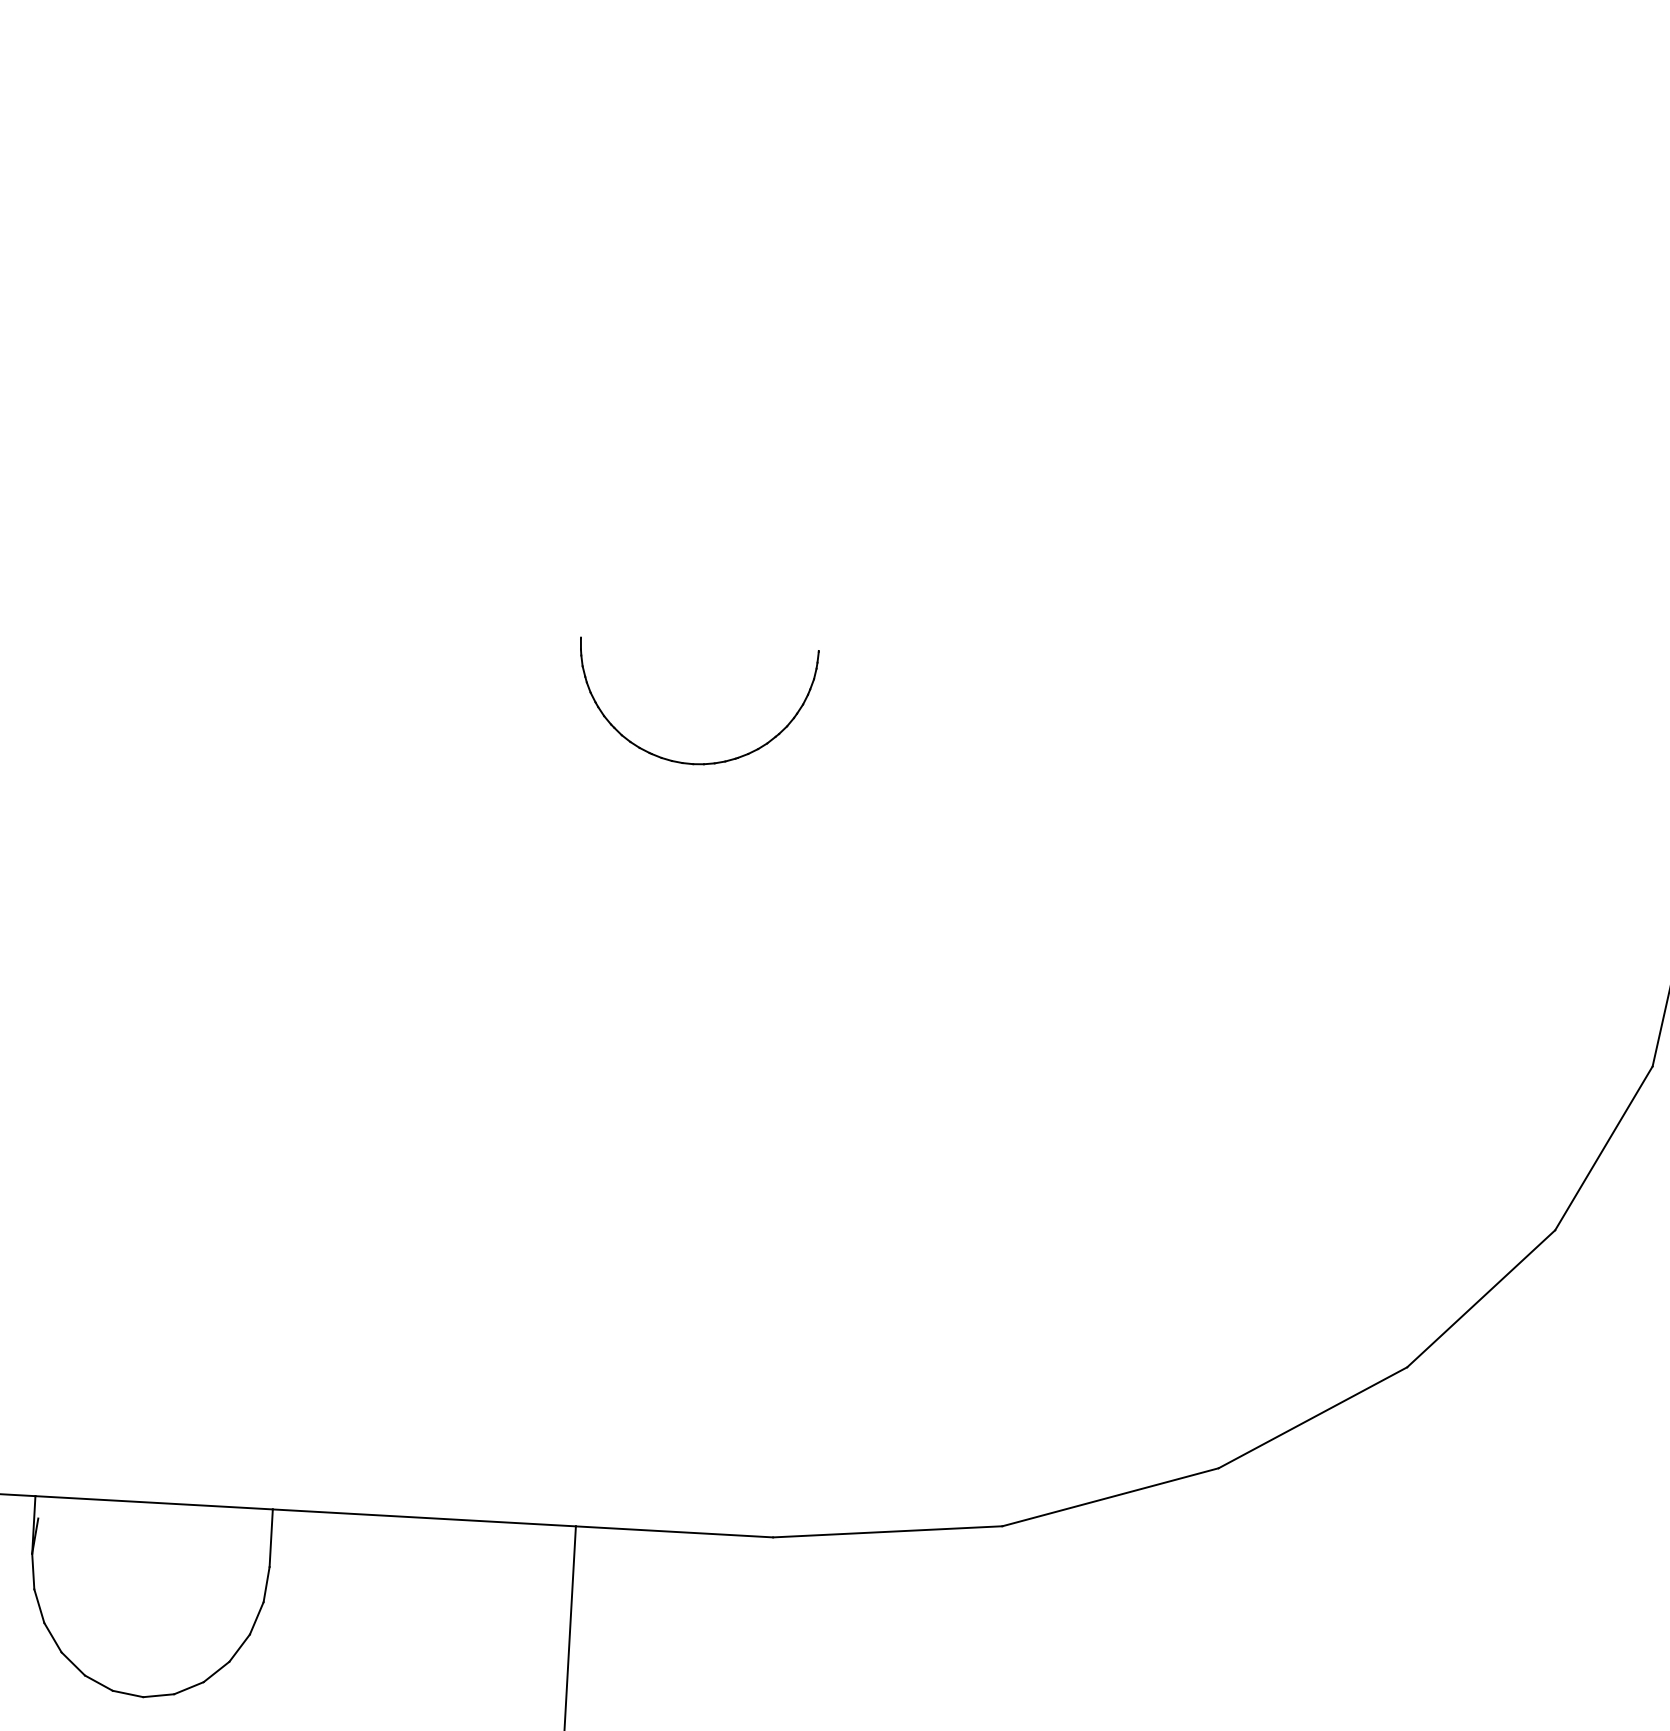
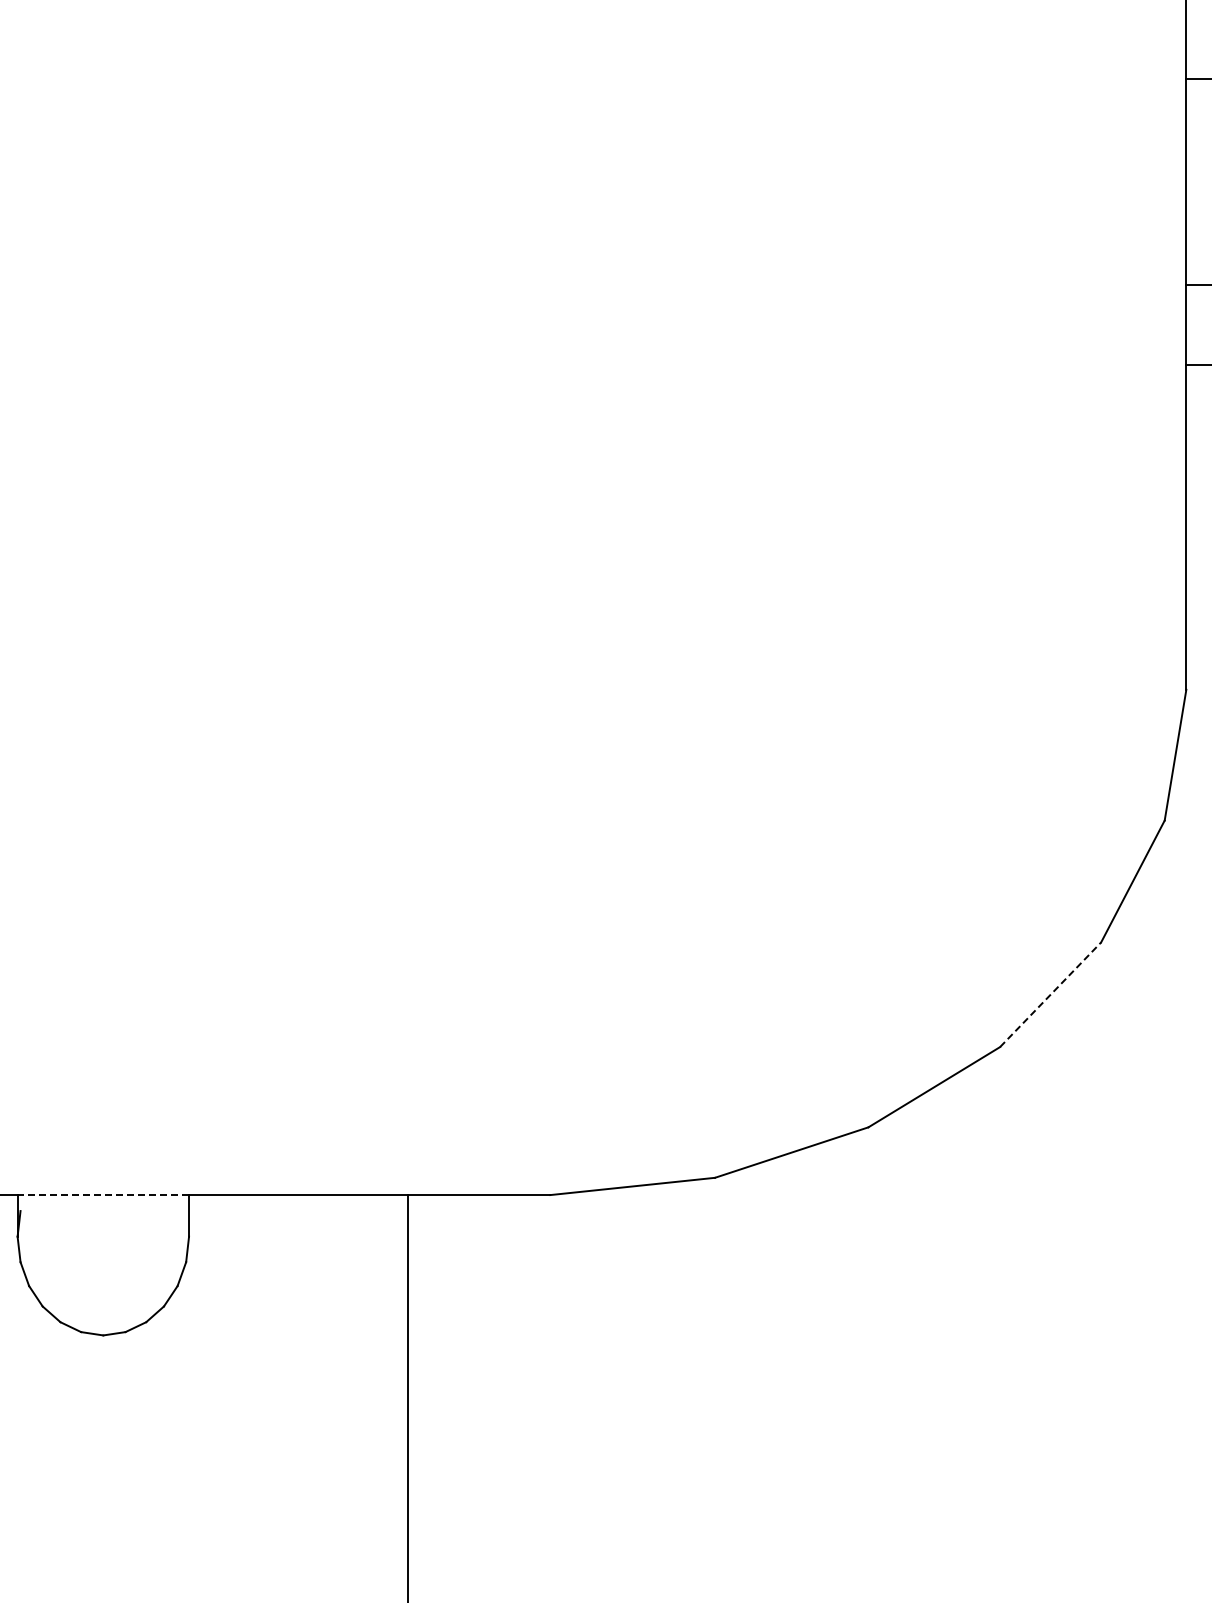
part: (692, 762) -> (461, 640), removed
line: (1481, 1298) -> (1050, 994), solid -> dashed
line: (154, 1503) -> (103, 1195), solid -> dashed

